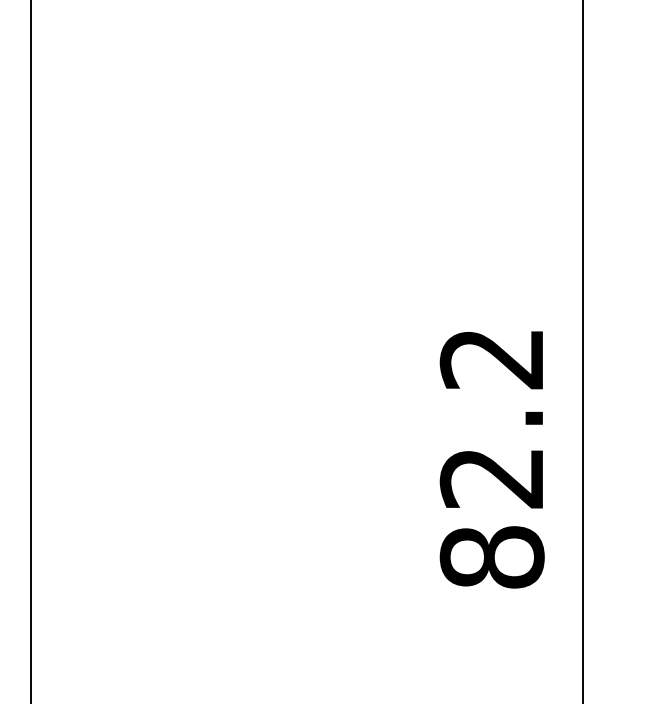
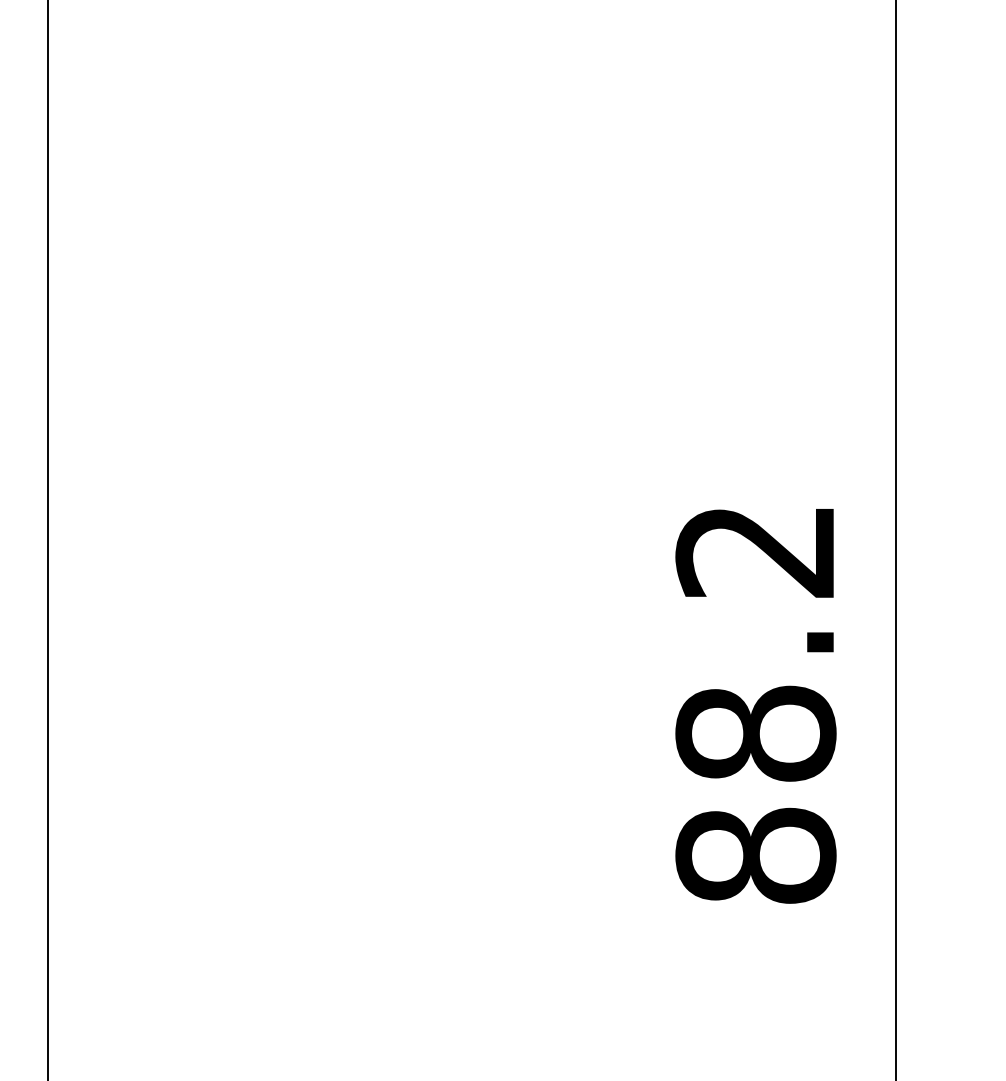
text: (491, 477) -> (754, 733), 82.2 -> 88.2

